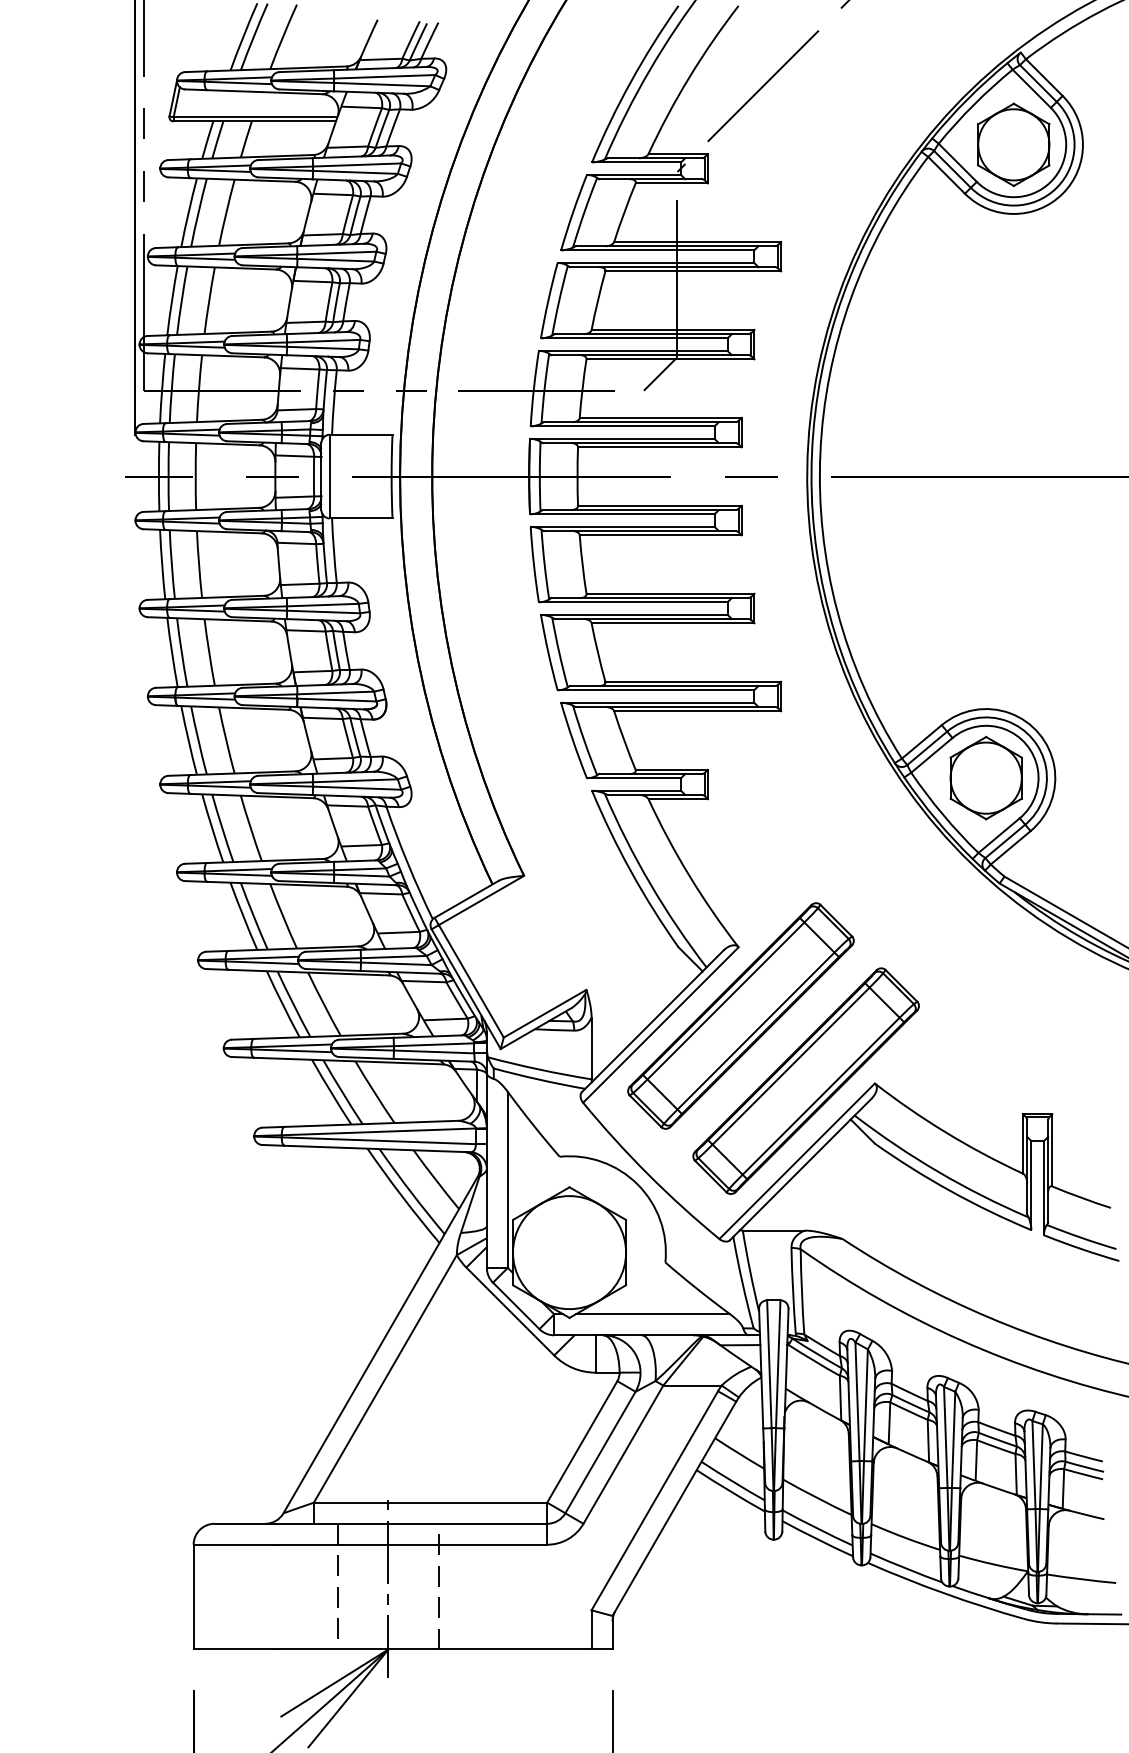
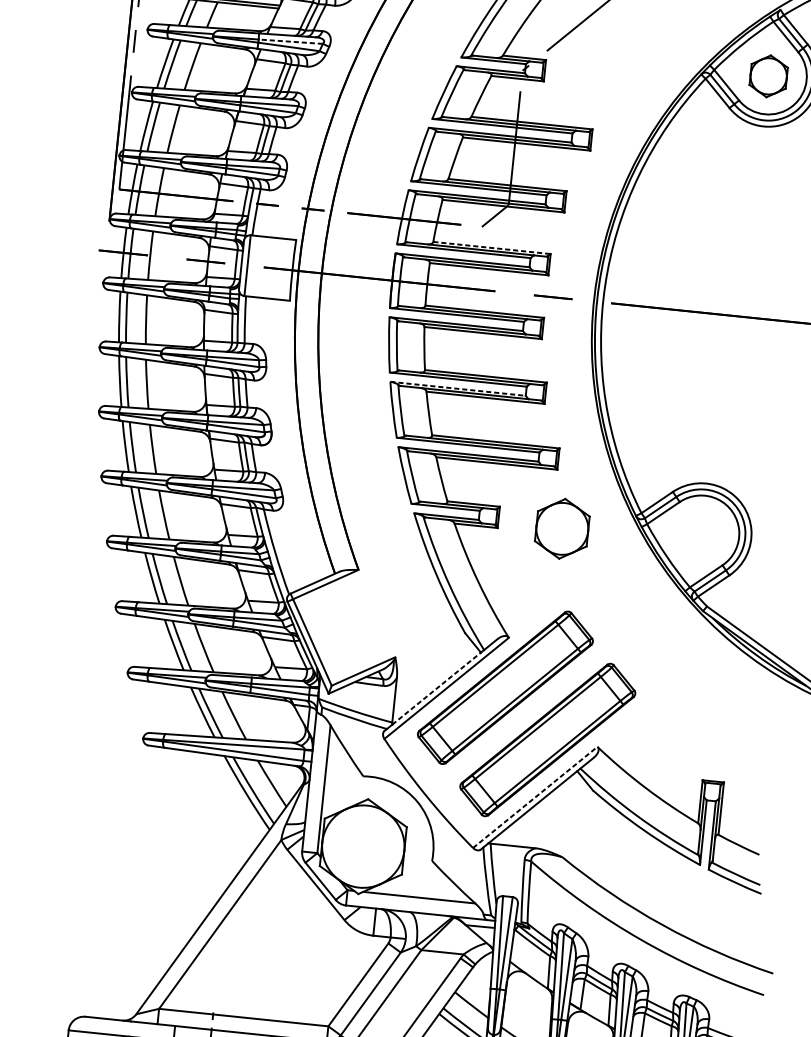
part: (1013, 144) -> (768, 76), size x0.7
line: (356, 165) -> (290, 42), solid -> dashed
line: (660, 417) -> (491, 247), solid -> dashed
line: (634, 614) -> (458, 388), solid -> dashed
part: (985, 777) -> (561, 528), moved
line: (647, 1026) -> (436, 688), solid -> dashed
line: (797, 1161) -> (535, 797), solid -> dashed

